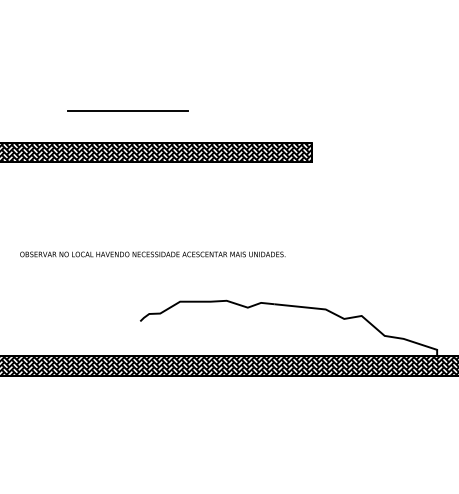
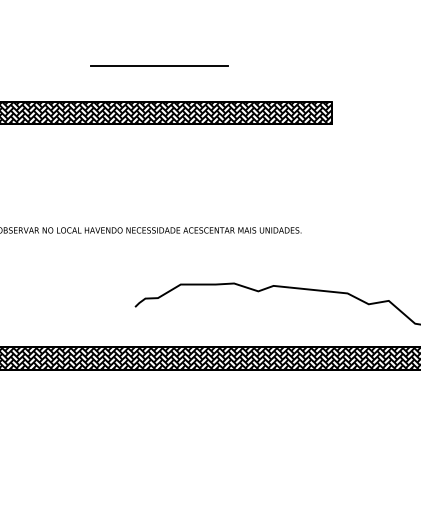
line: (127, 110) -> (159, 65), moved

